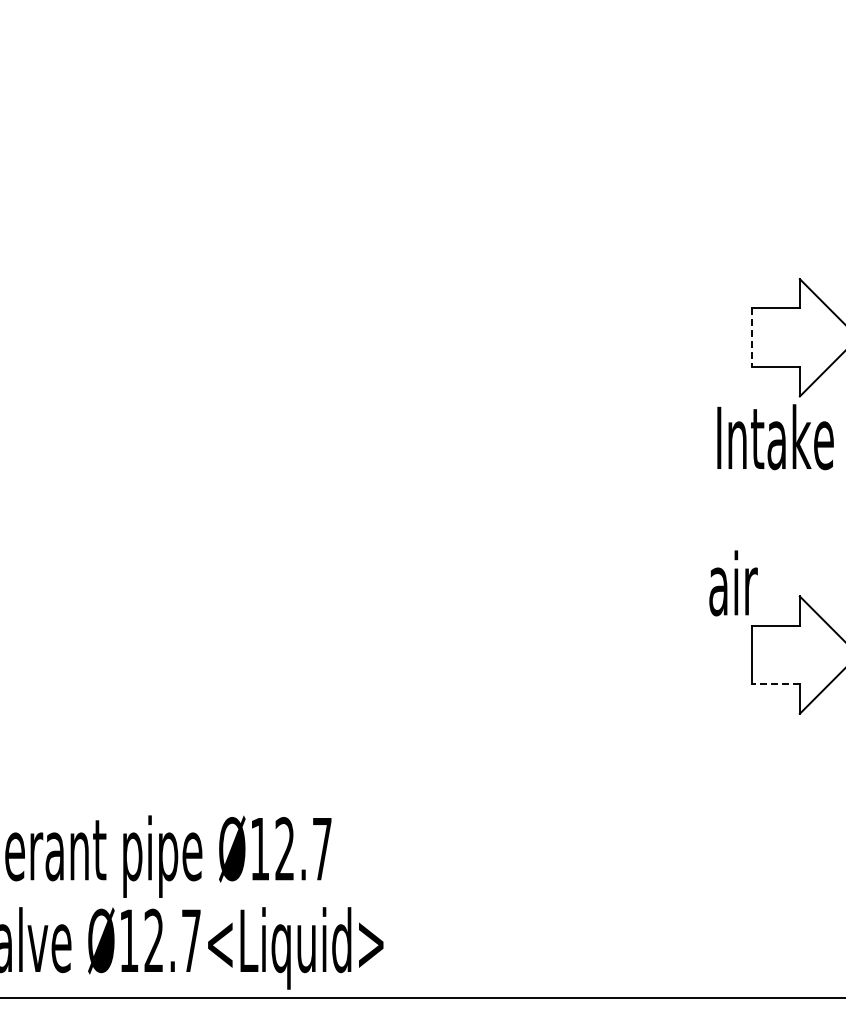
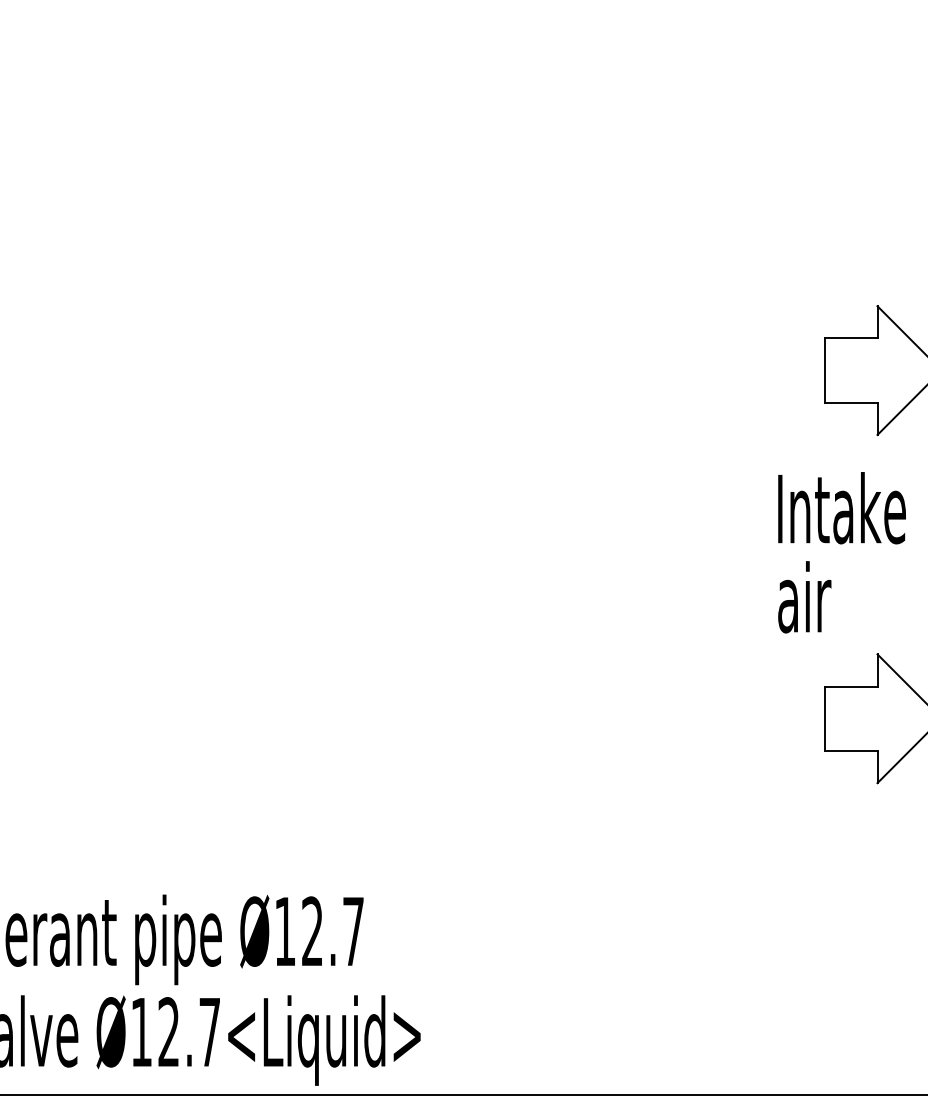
line: (752, 338) -> (825, 371), dashed -> solid
text: (775, 437) -> (841, 508), moved
text: (733, 583) -> (804, 597), moved
line: (775, 684) -> (850, 750), dashed -> solid

